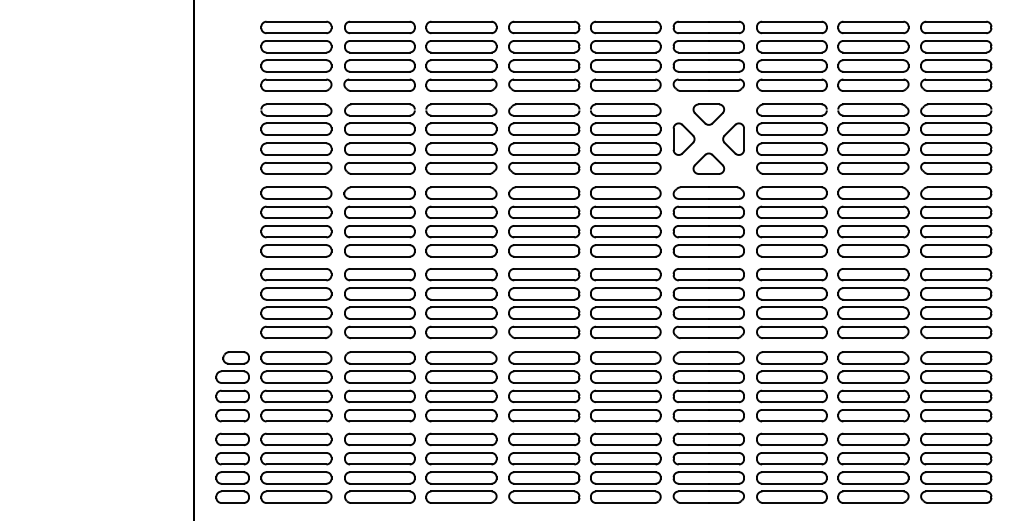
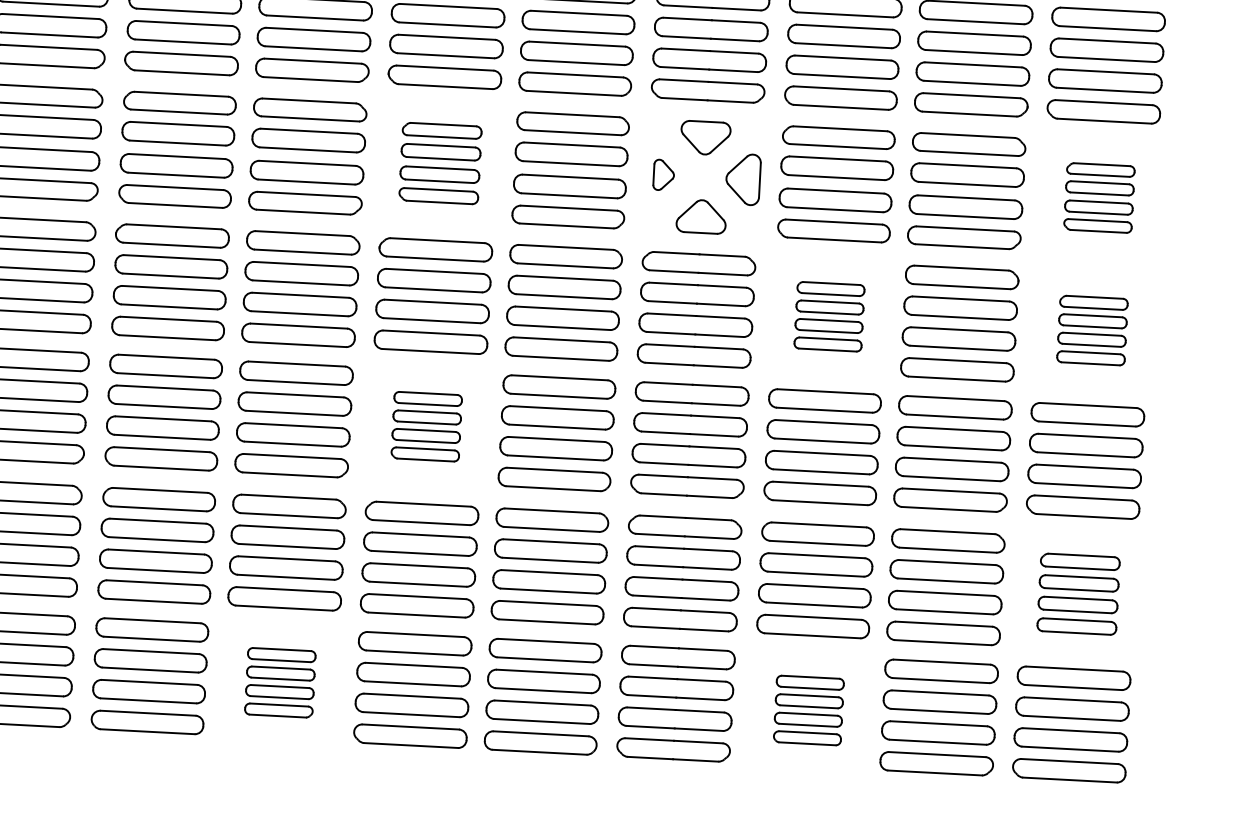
part: (544, 138) -> (440, 162), size x0.7
part: (683, 138) -> (663, 174), size x0.6
part: (956, 138) -> (1099, 197), size x0.6
part: (791, 221) -> (828, 315), size x0.6
part: (956, 221) -> (1092, 329), size x0.6
part: (544, 303) -> (426, 426), size x0.6
part: (956, 386) -> (1078, 593), size x0.7
part: (461, 467) -> (280, 681), size x0.6
part: (791, 467) -> (808, 709), size x0.6

